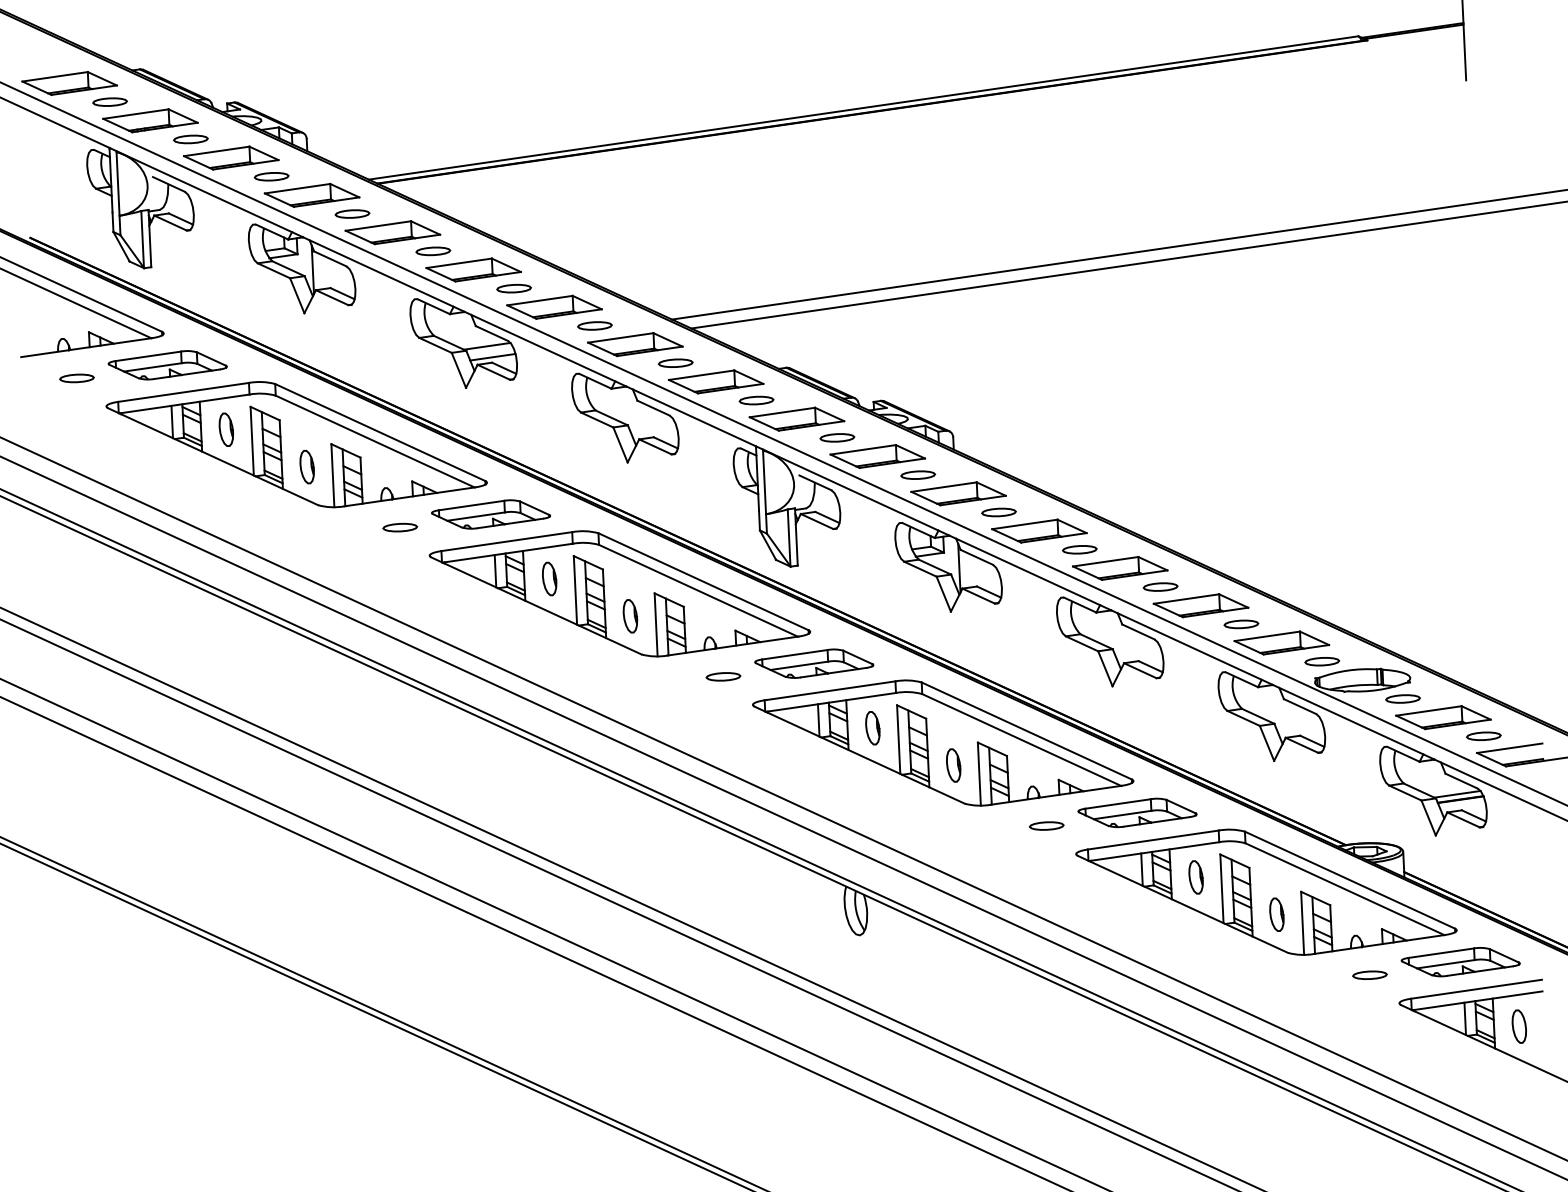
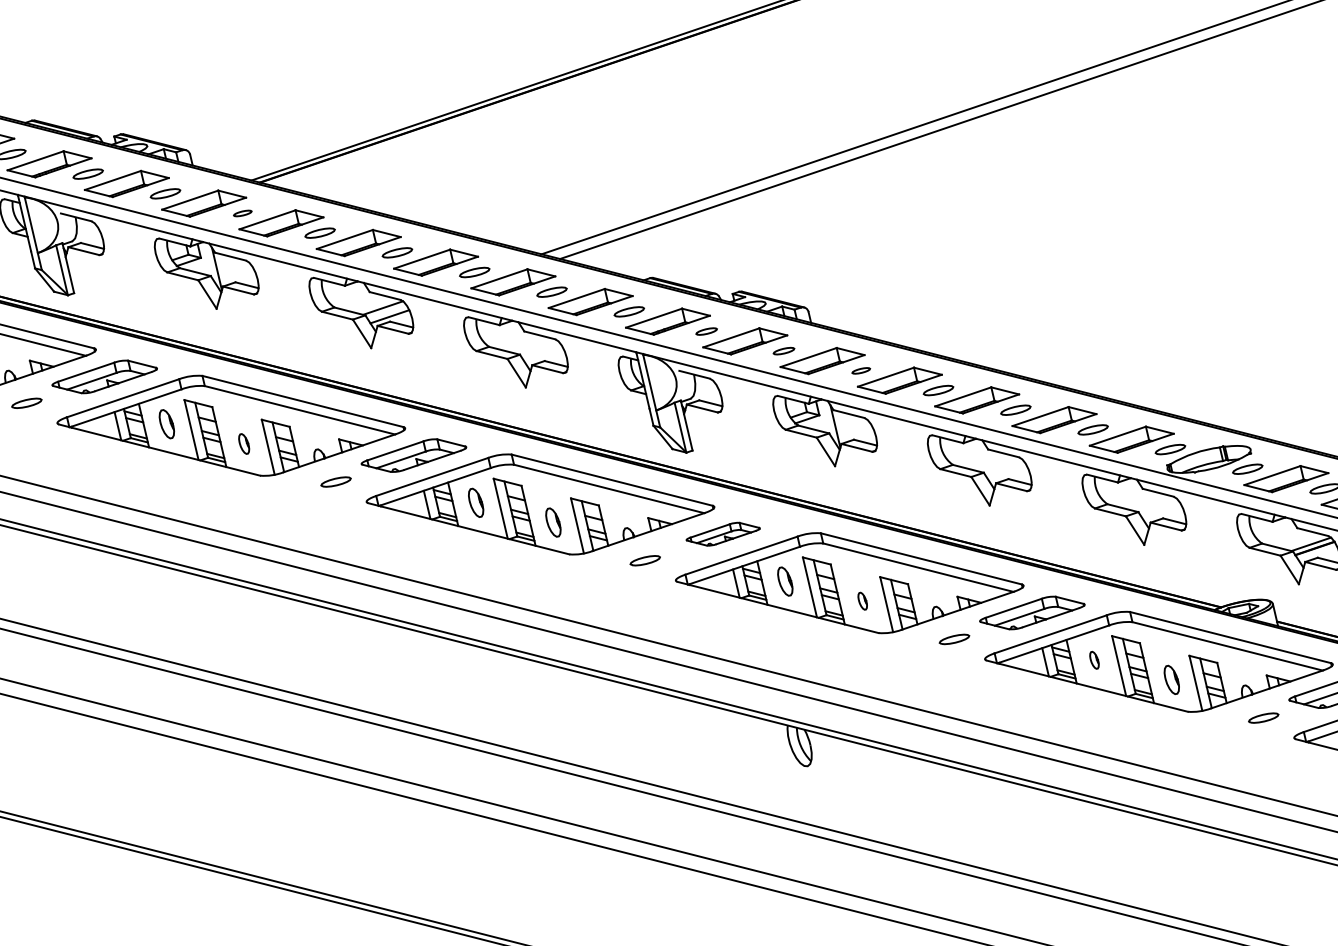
part: (352, 213) -> (242, 213), size x0.6
part: (837, 437) -> (706, 331), size x0.7
part: (306, 467) -> (243, 444), size x0.7
part: (918, 474) -> (784, 350), size x0.7
part: (998, 512) -> (860, 370), size x0.6
part: (814, 663) -> (723, 534), size x0.7
part: (953, 765) -> (862, 601), size x0.6
part: (1195, 877) -> (1094, 660), size x0.6

